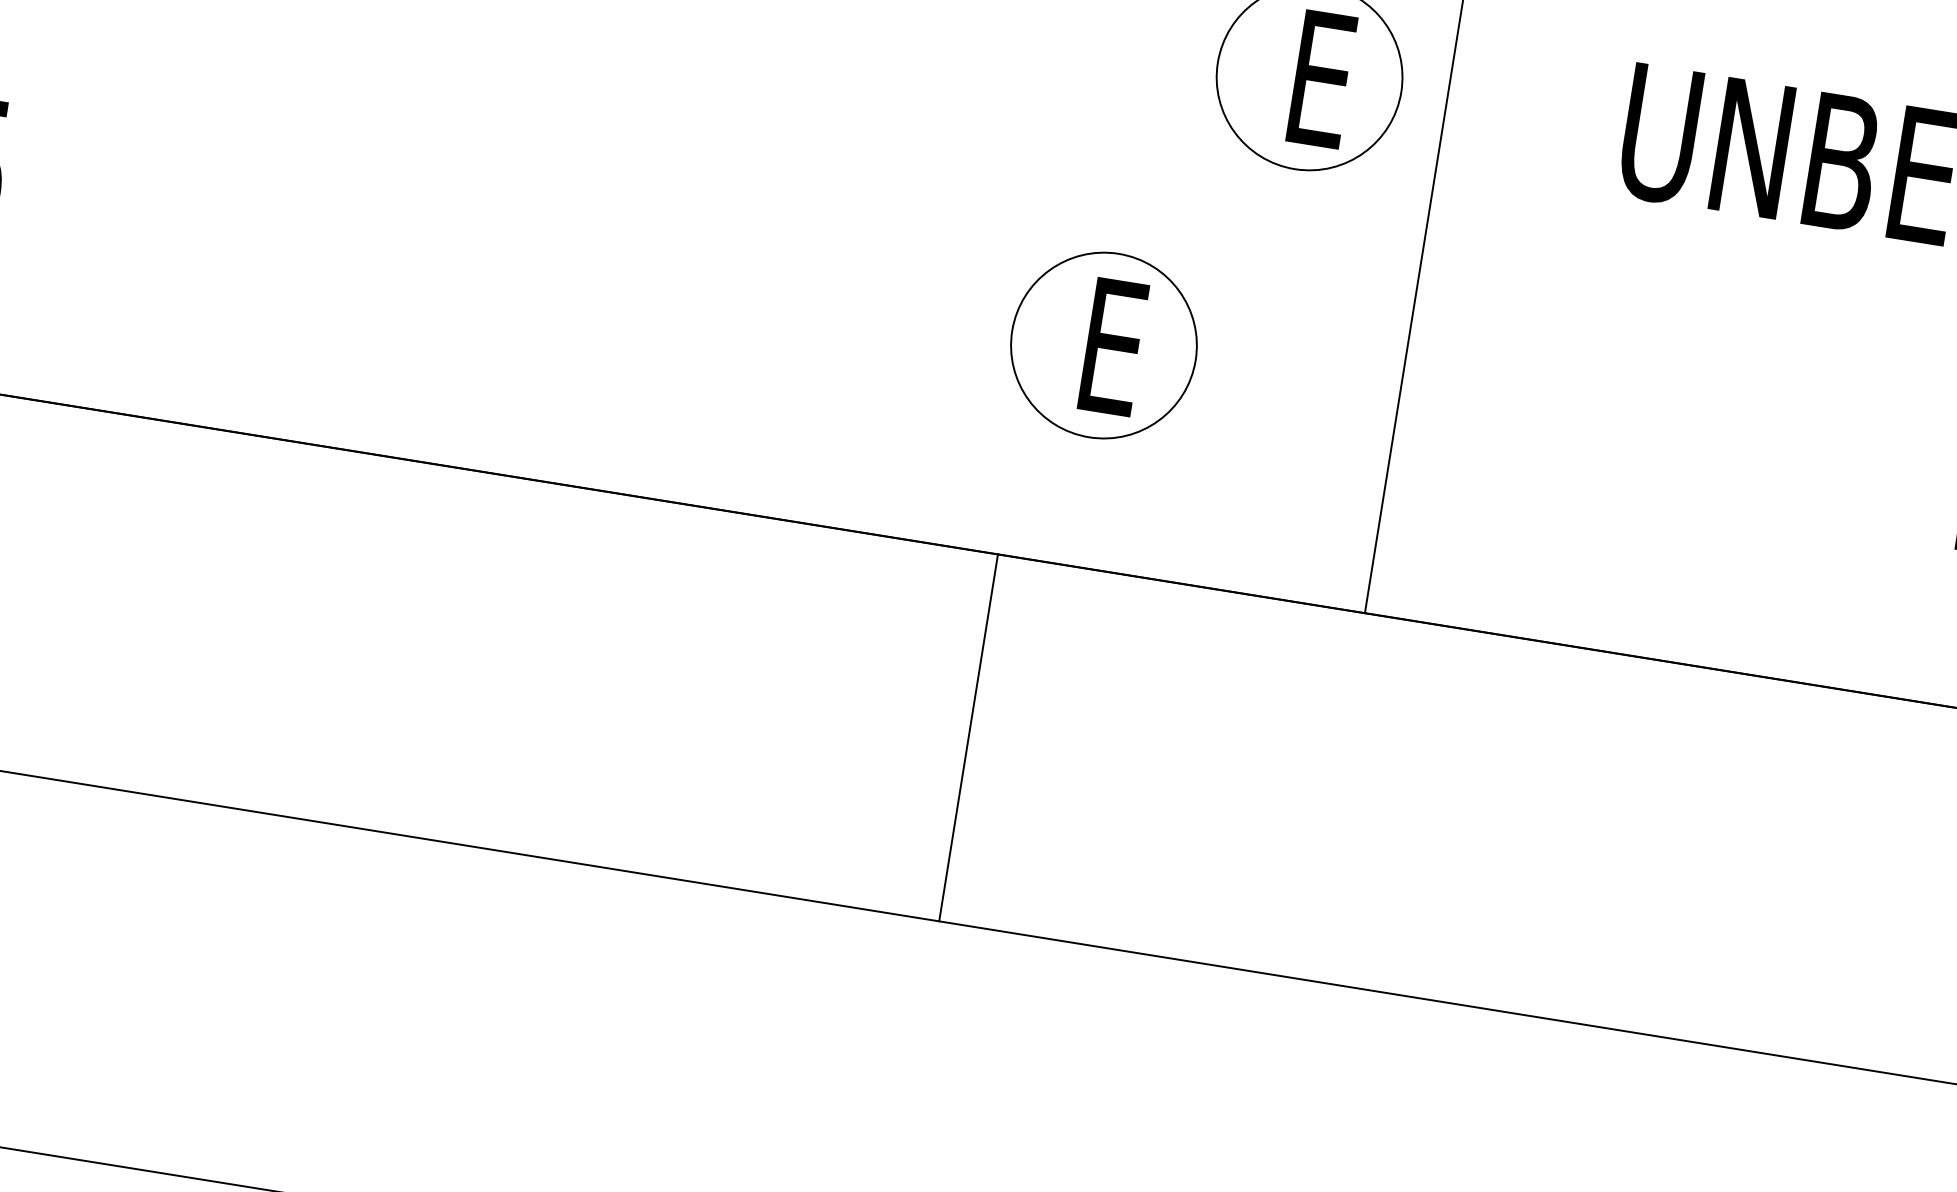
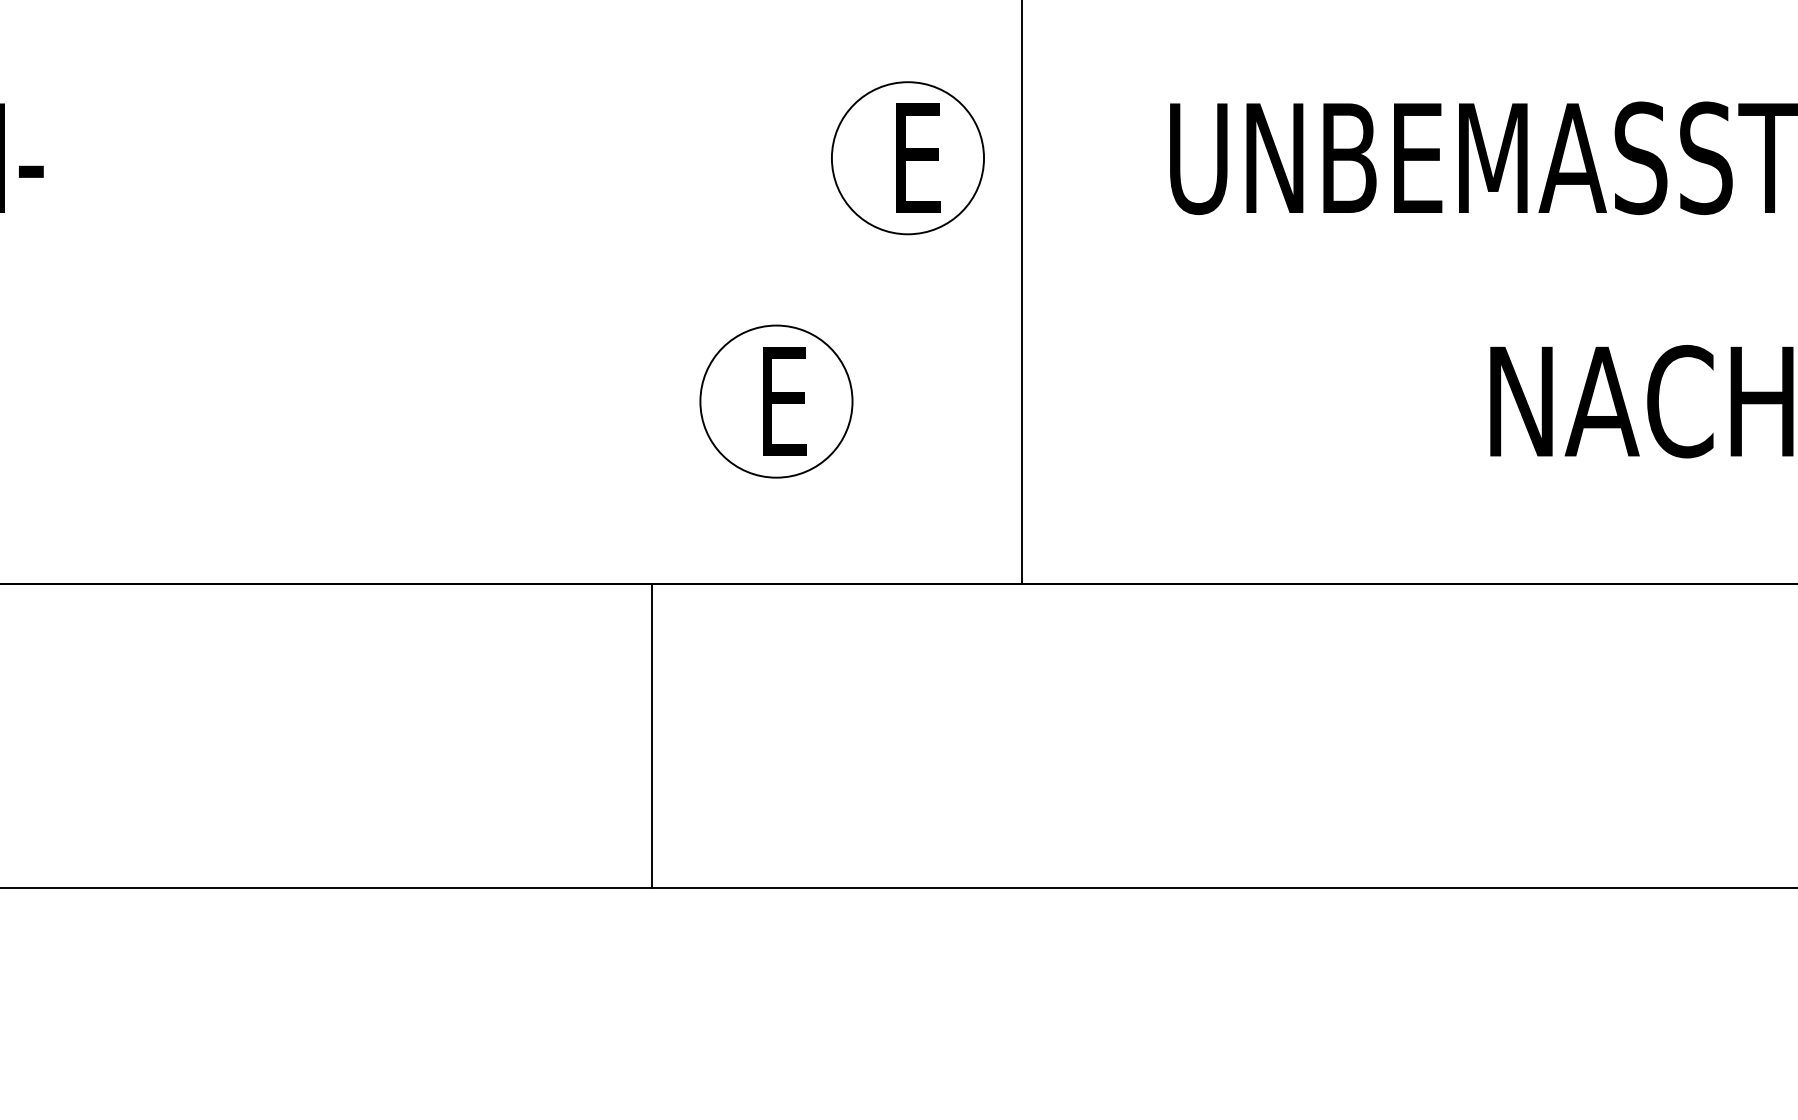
line: (968, 738) -> (651, 736), moved

